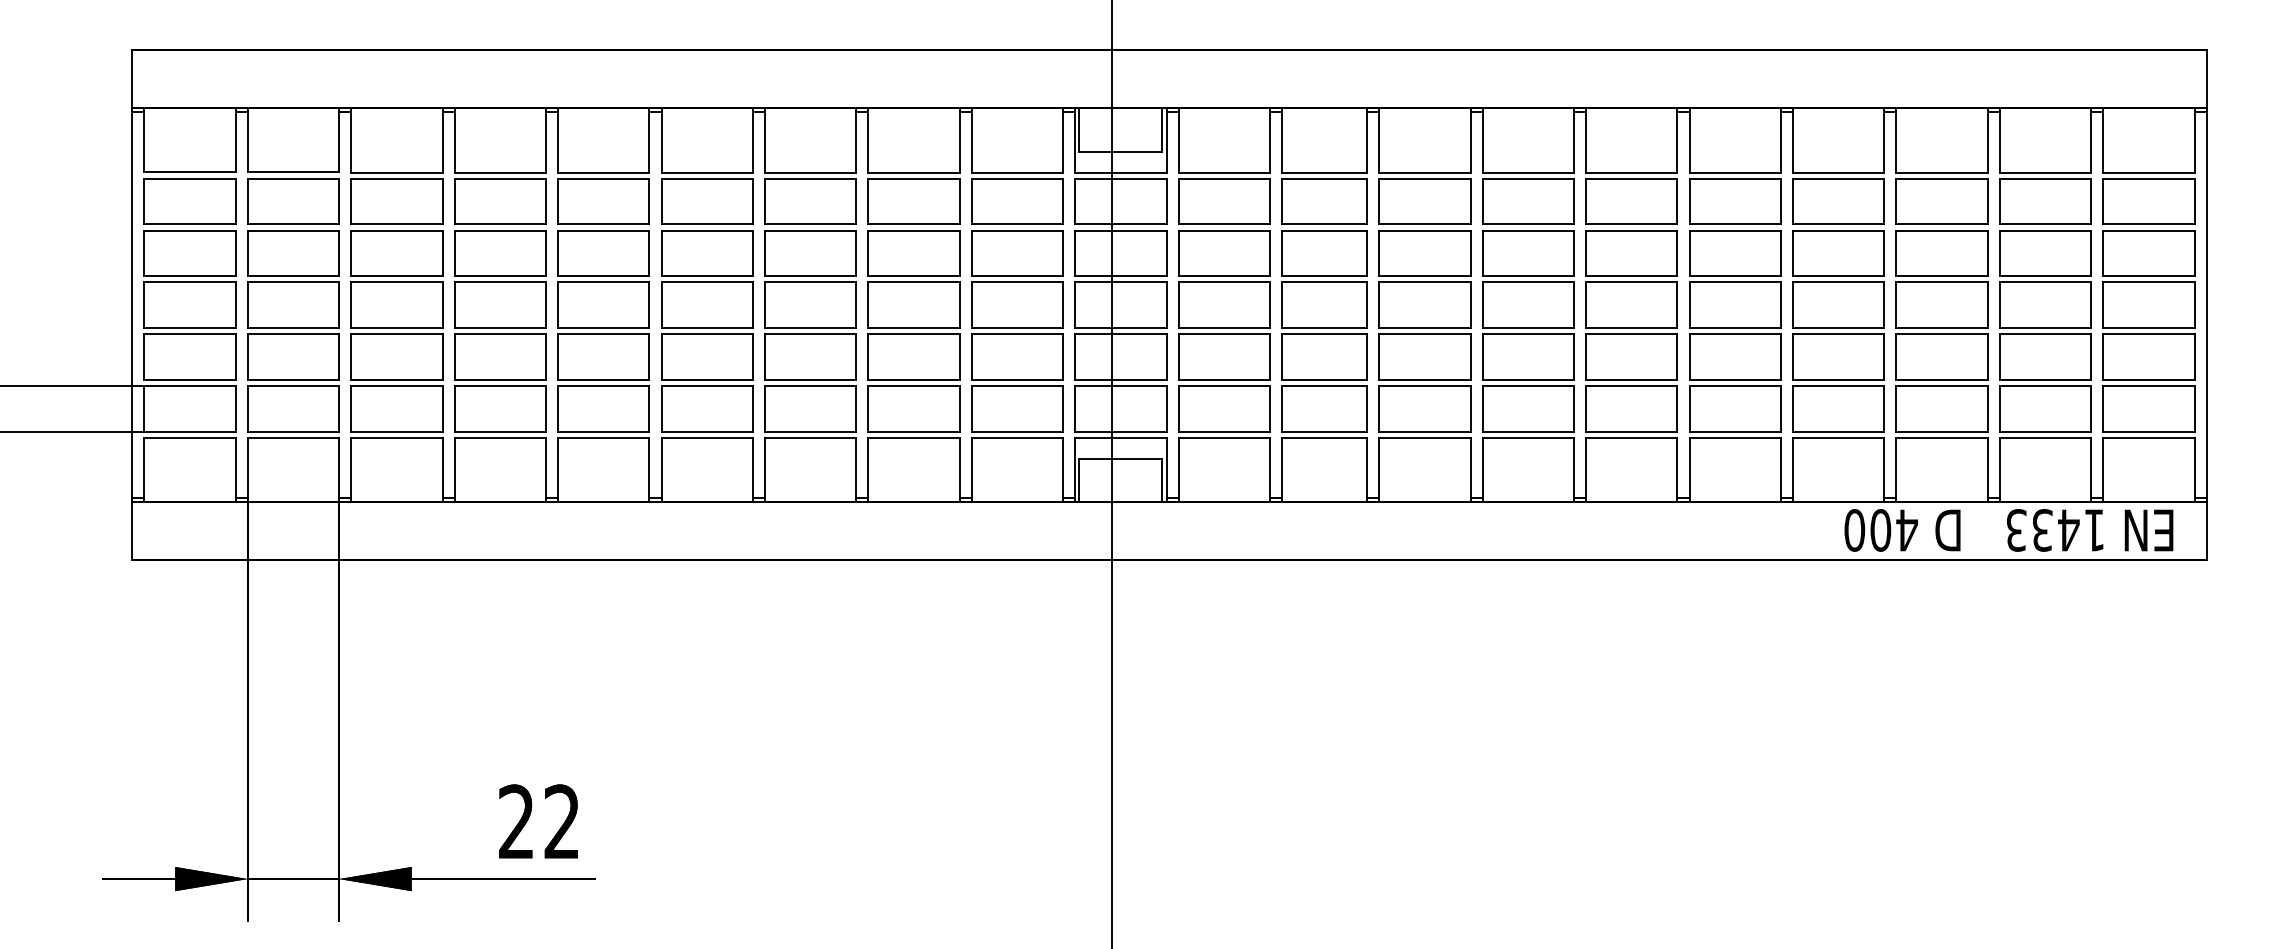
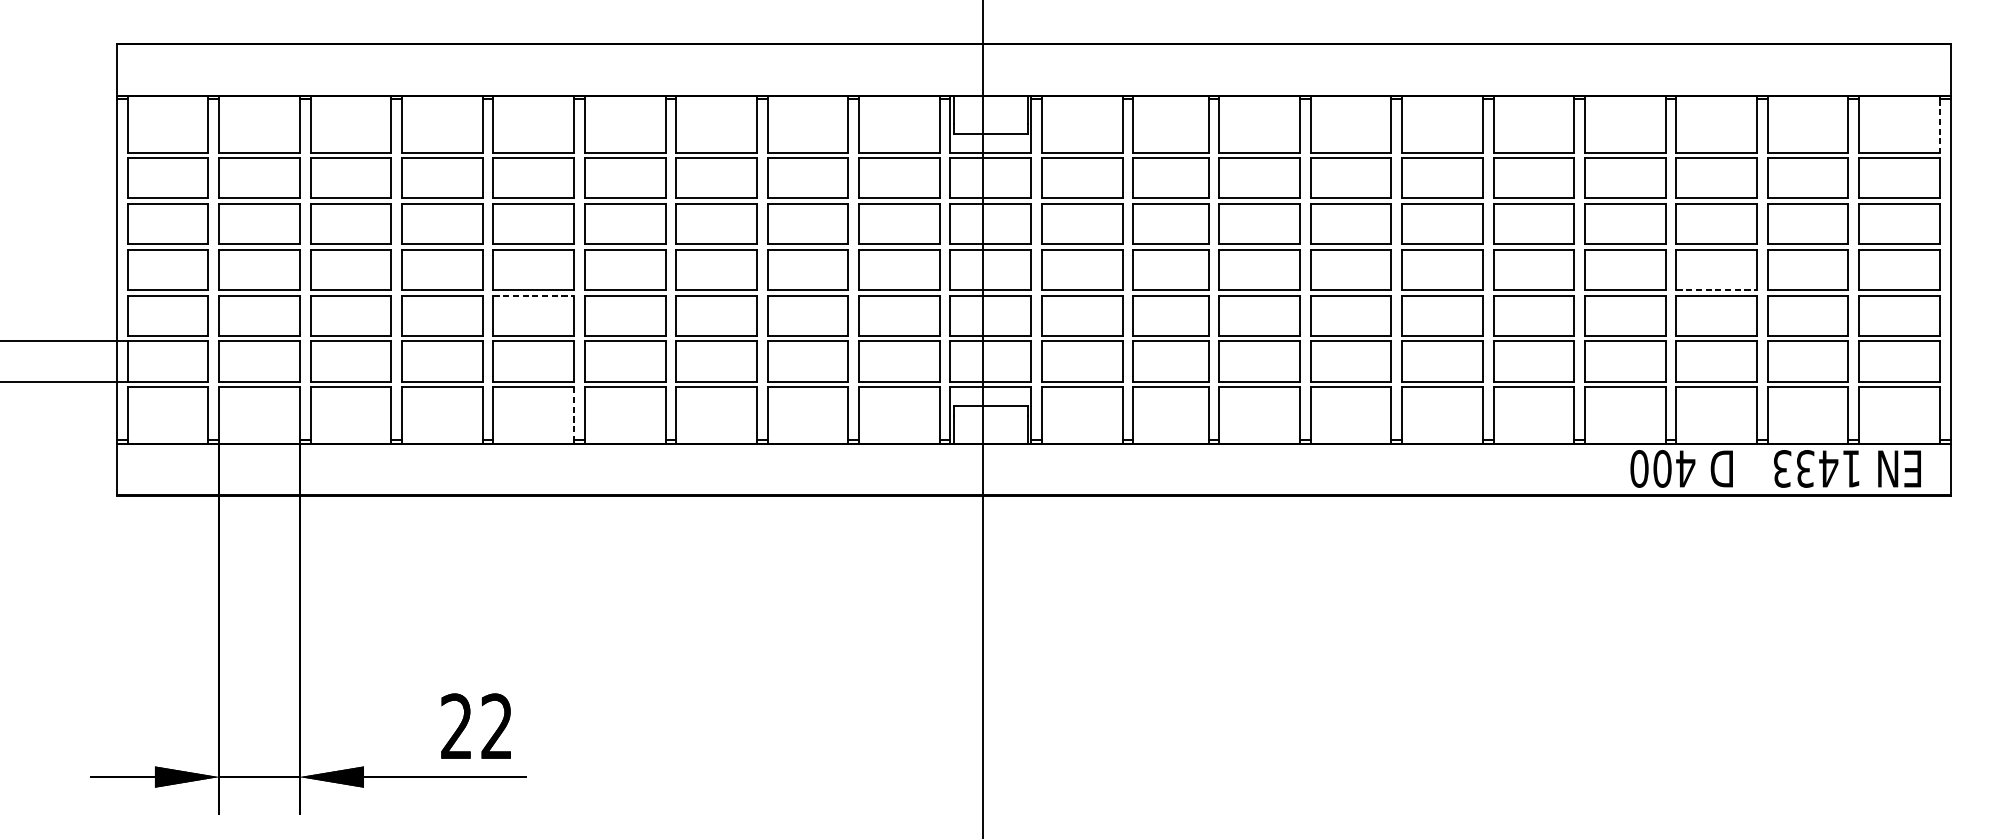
line: (2194, 142) -> (1939, 126), solid -> dashed
line: (1942, 328) -> (1717, 290), solid -> dashed
line: (603, 334) -> (533, 295), solid -> dashed
line: (649, 468) -> (574, 414), solid -> dashed

